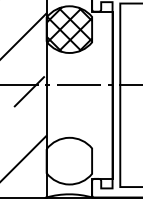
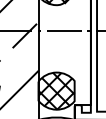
hatch: (69, 161) -> (56, 91), added

